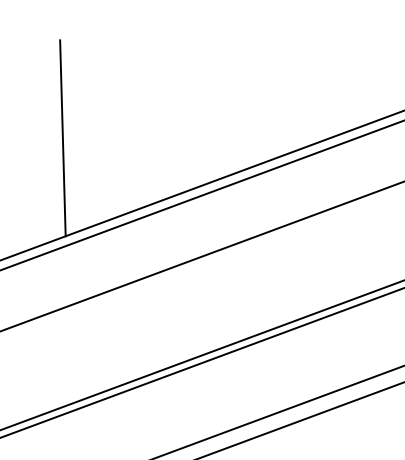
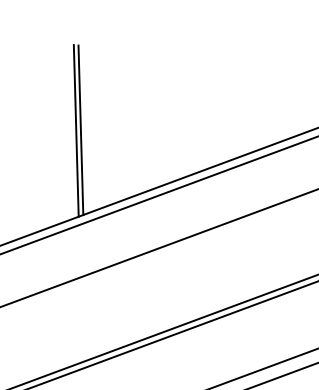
line: (57, 138) -> (76, 130), added

